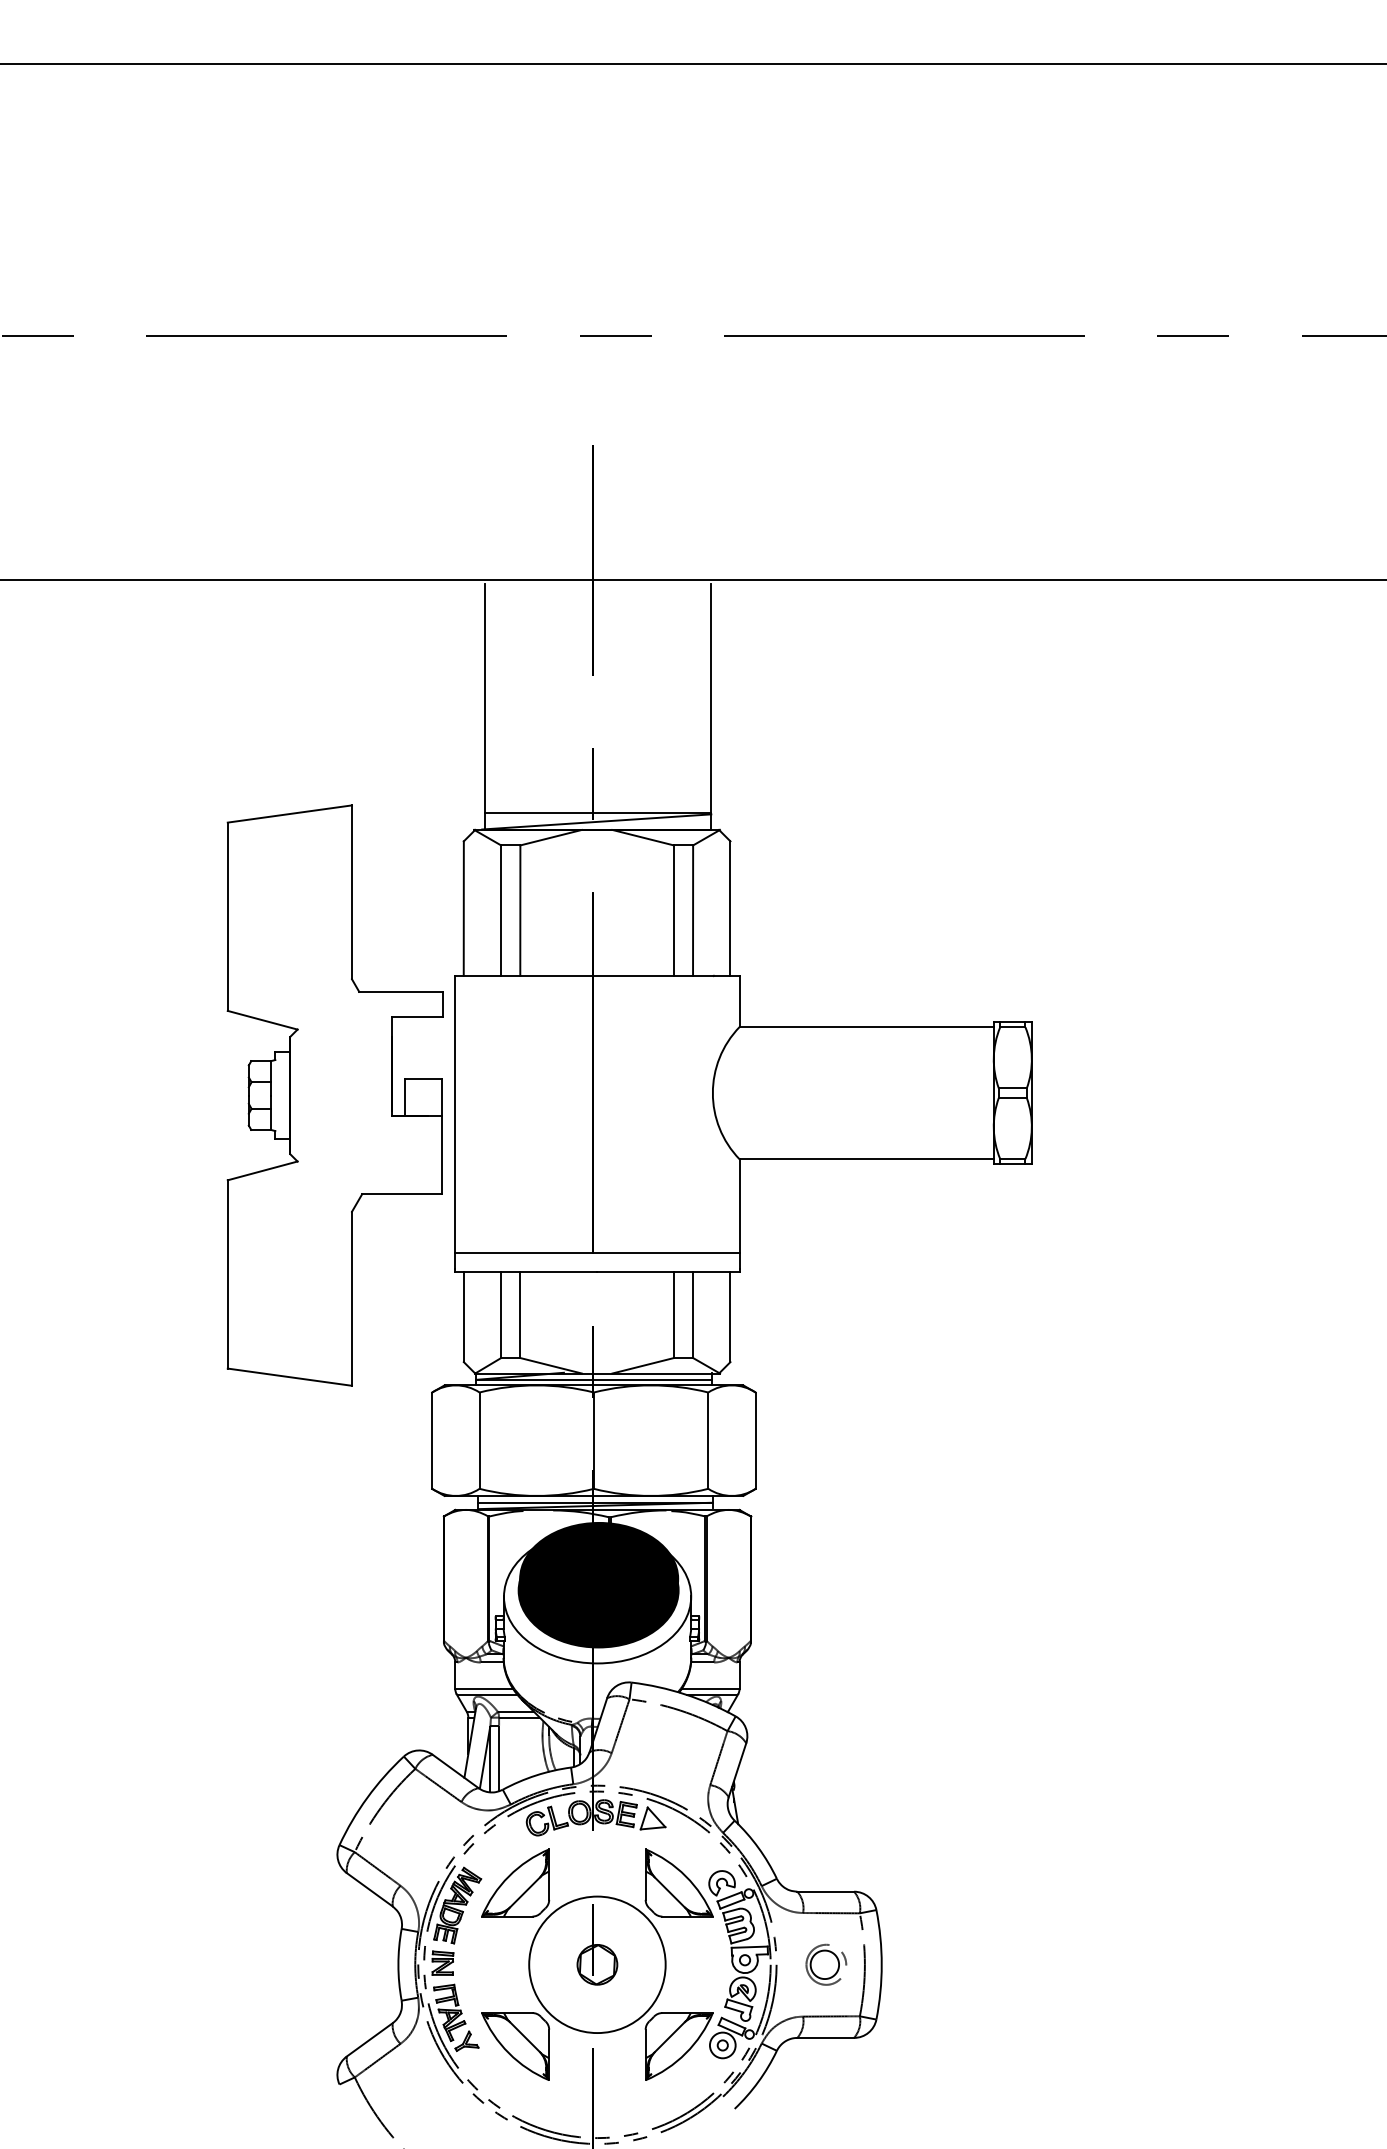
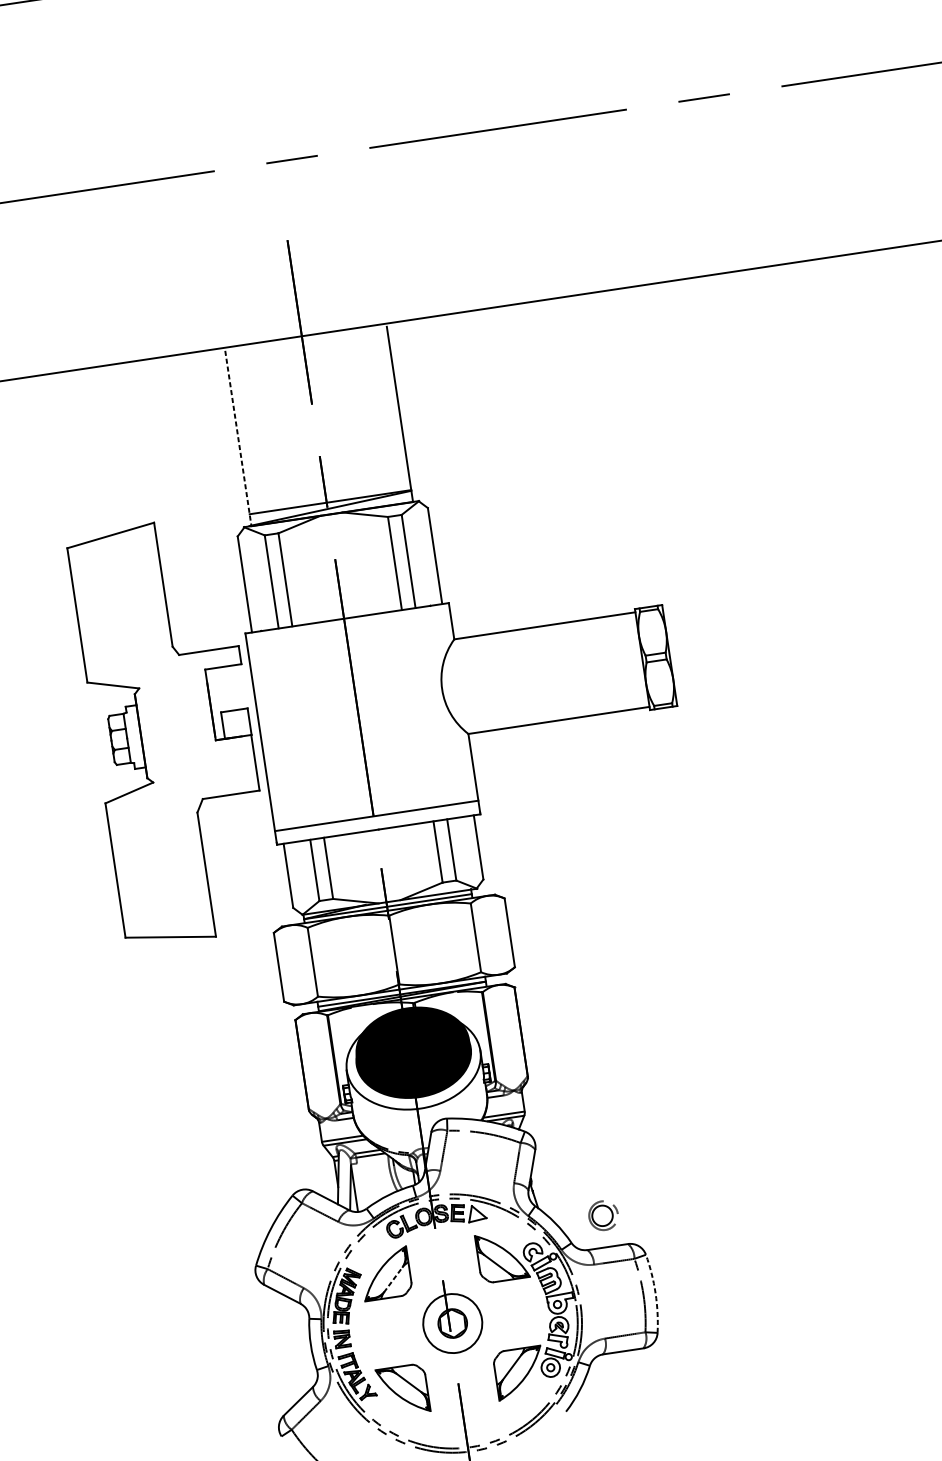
line: (484, 707) -> (238, 438), solid -> dashed
line: (499, 1758) -> (360, 1186), removed
line: (525, 1892) -> (393, 1279), solid -> dashed
circle: (597, 1964) -> (452, 1323), size x0.6
part: (826, 1964) -> (603, 1215), moved
arc: (881, 1964) -> (655, 1293), solid -> dashed

